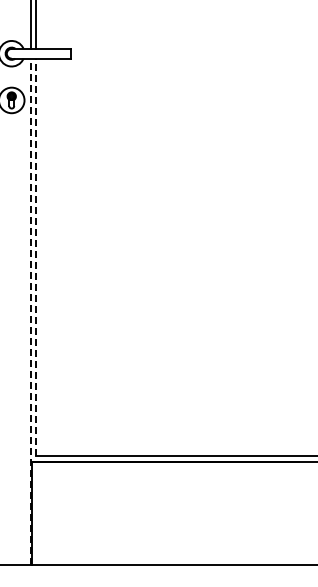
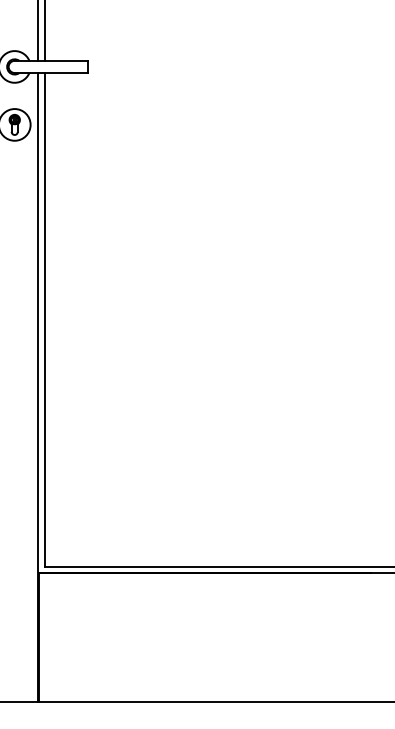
line: (36, 257) -> (45, 319), dashed -> solid
line: (30, 311) -> (38, 386), dashed -> solid

